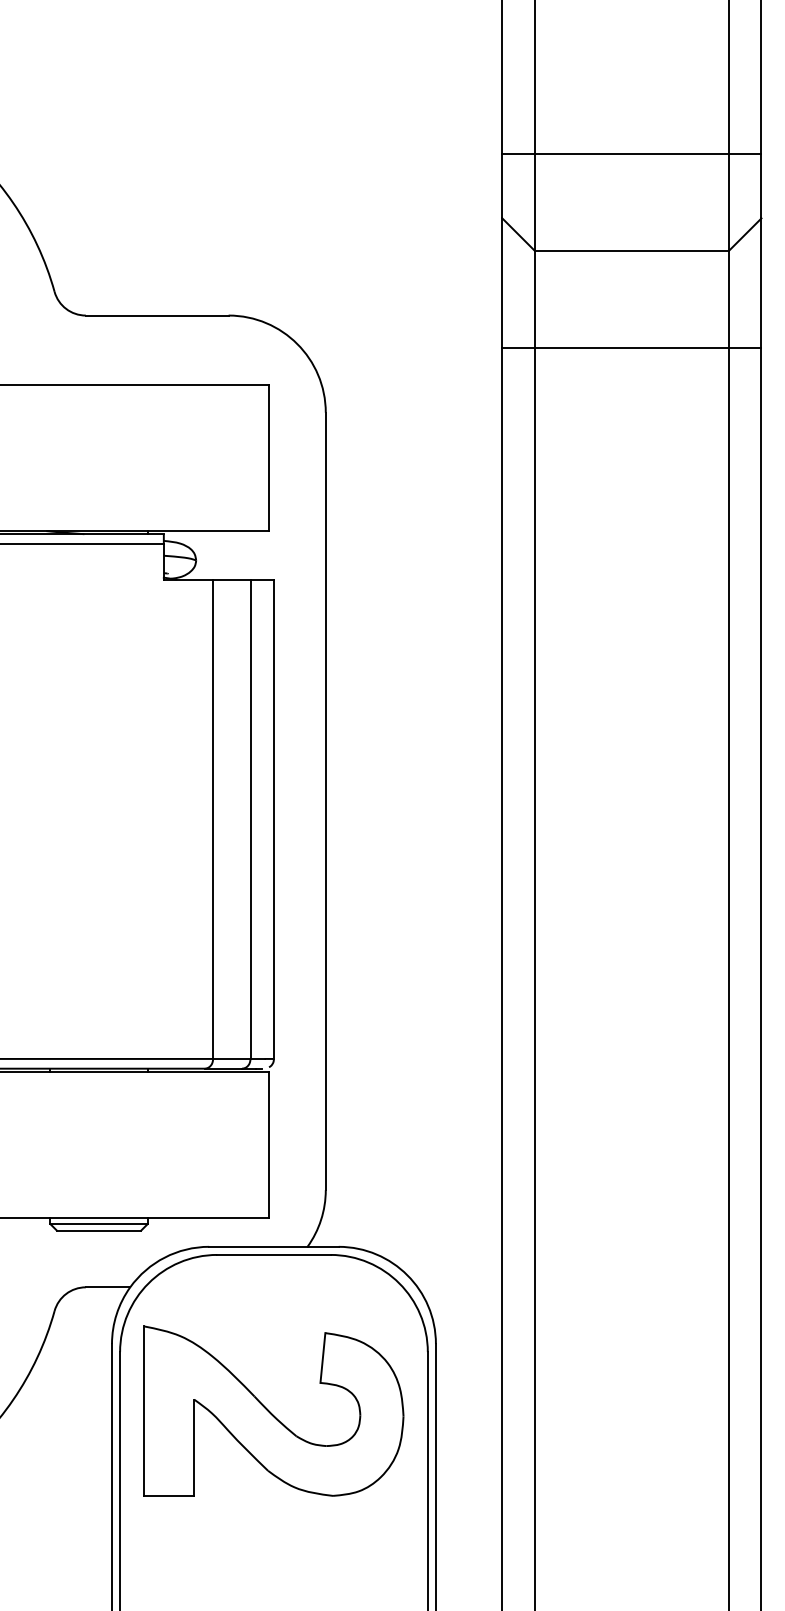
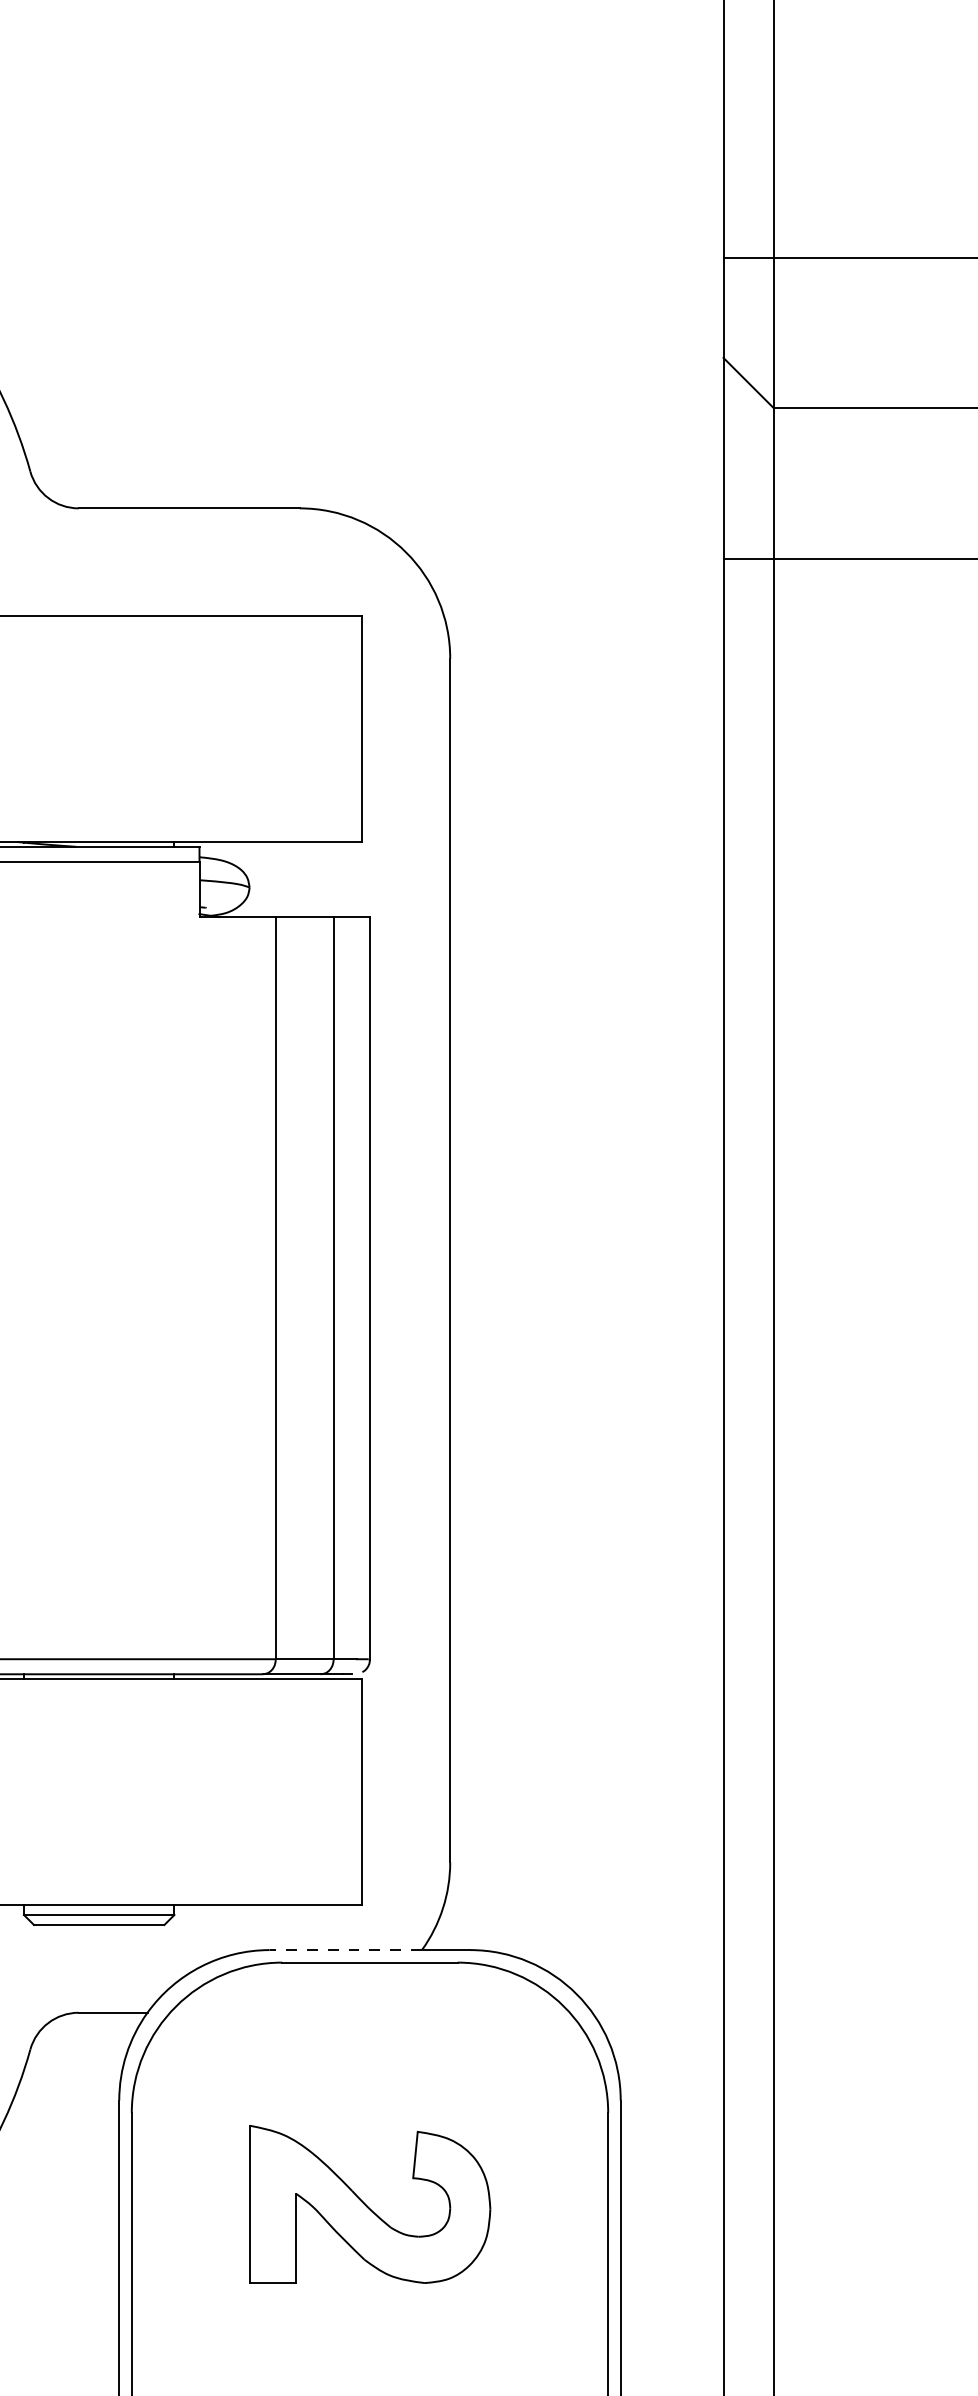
line: (257, 1246) -> (344, 1949), solid -> dashed
part: (273, 1410) -> (369, 2203), size x0.6

